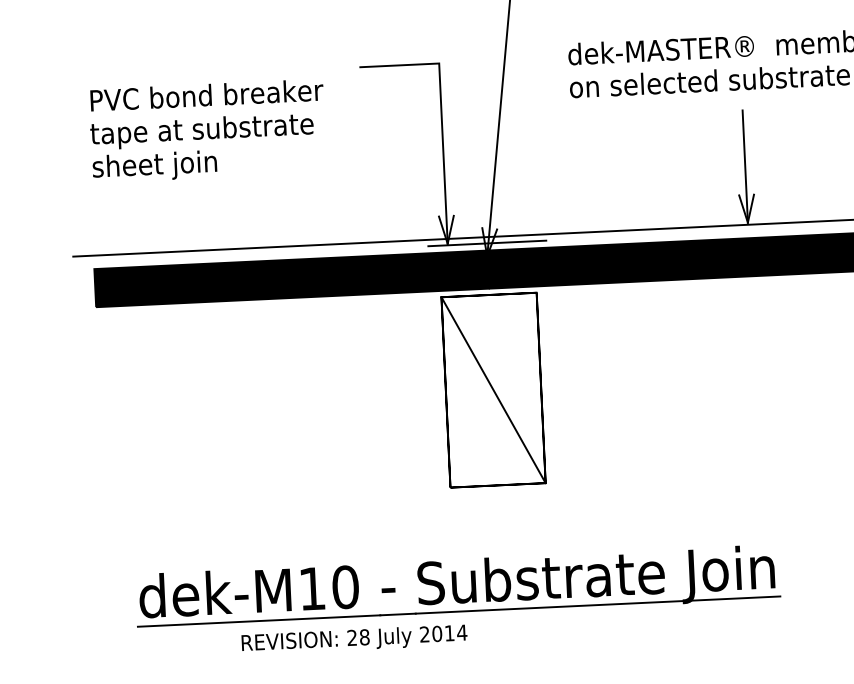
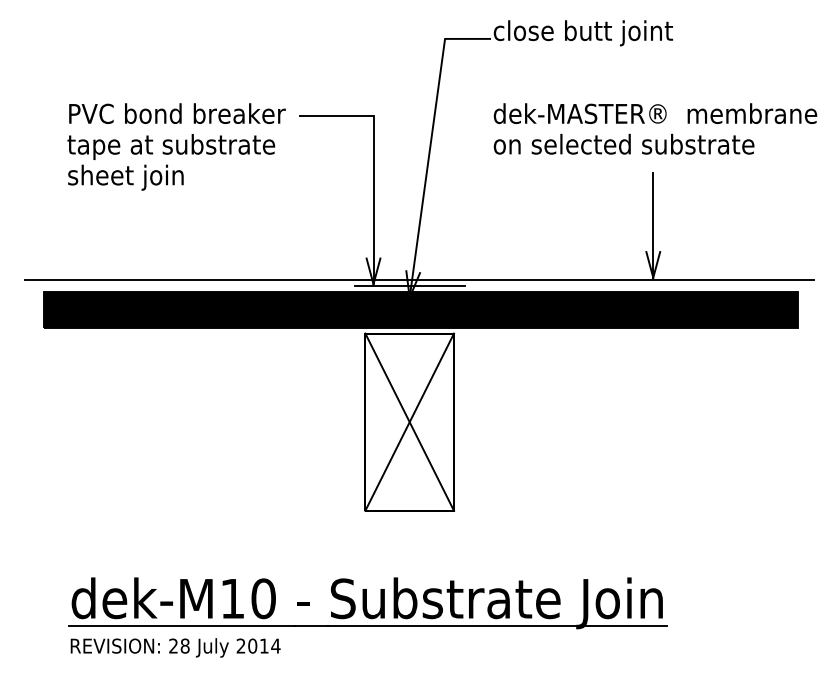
text: (207, 130) -> (176, 146), moved
line: (493, 389) -> (409, 421), added
text: (354, 639) -> (175, 647), moved

